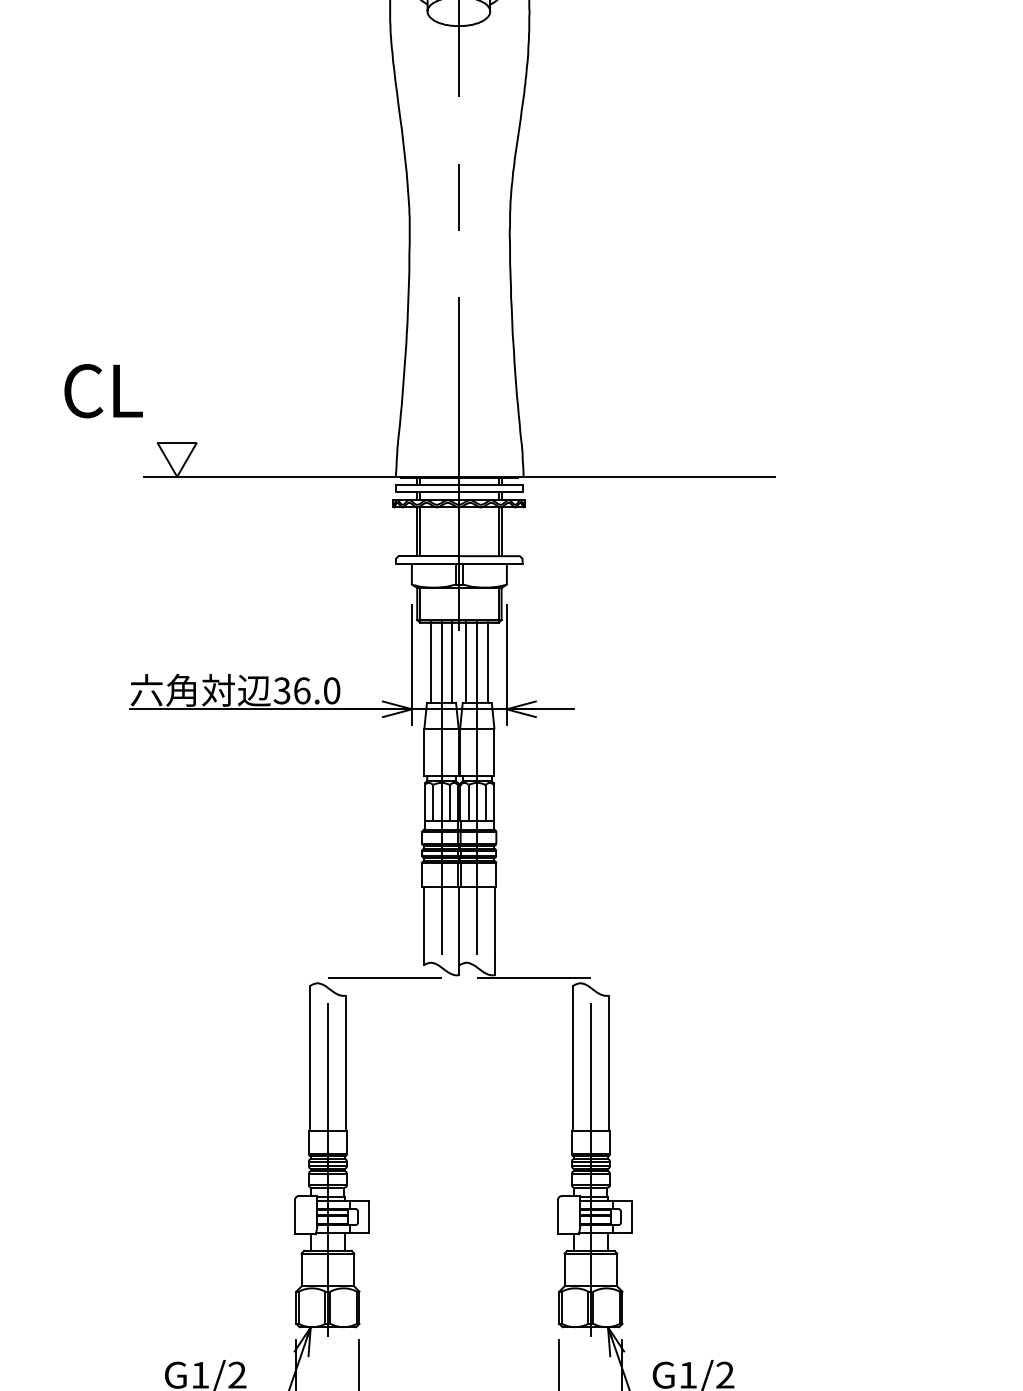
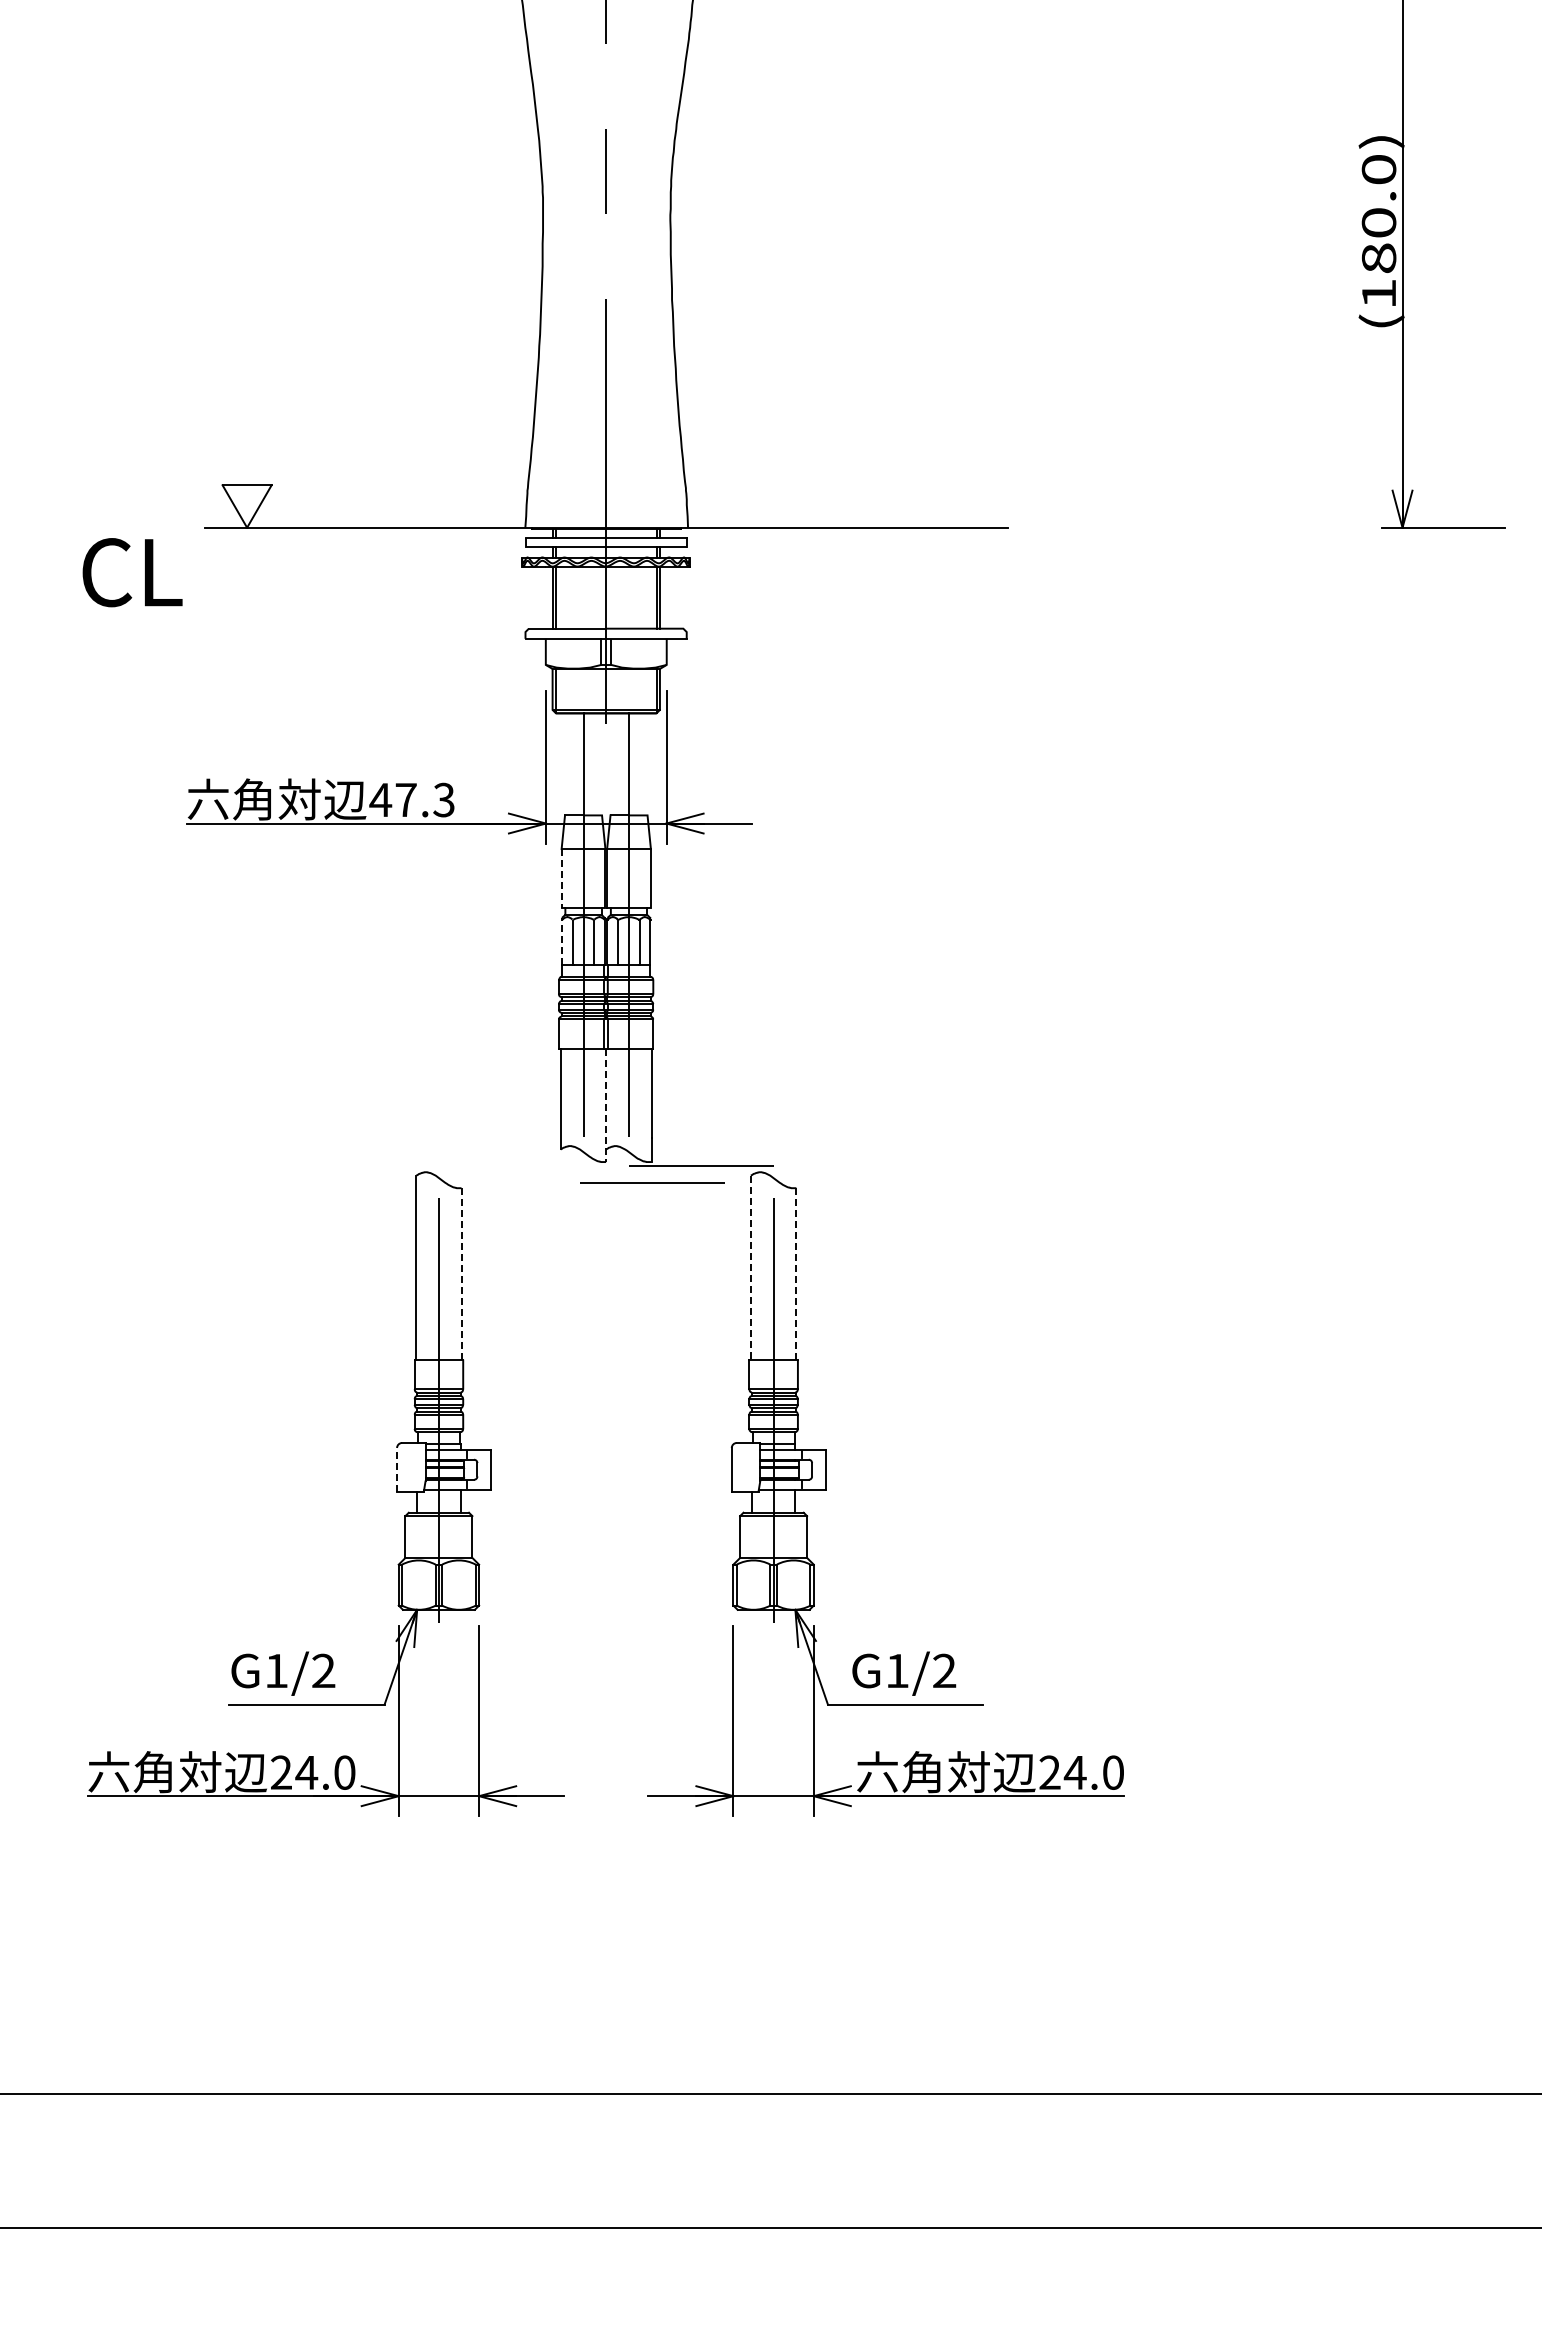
text: (103, 391) -> (132, 572), moved
line: (431, 662) -> (570, 763), removed
line: (451, 662) -> (596, 763), removed
line: (466, 662) -> (615, 763), removed
line: (487, 662) -> (642, 763), removed
text: (306, 690) -> (411, 799), 36.0 -> 47.3
line: (424, 752) -> (561, 878), solid -> dashed
line: (424, 802) -> (561, 942), solid -> dashed
line: (459, 931) -> (606, 1106), solid -> dashed
line: (384, 978) -> (652, 1182), moved
line: (573, 1058) -> (751, 1267), solid -> dashed
line: (345, 1062) -> (461, 1273), solid -> dashed
line: (608, 1062) -> (796, 1273), solid -> dashed
line: (295, 1216) -> (397, 1469), solid -> dashed

